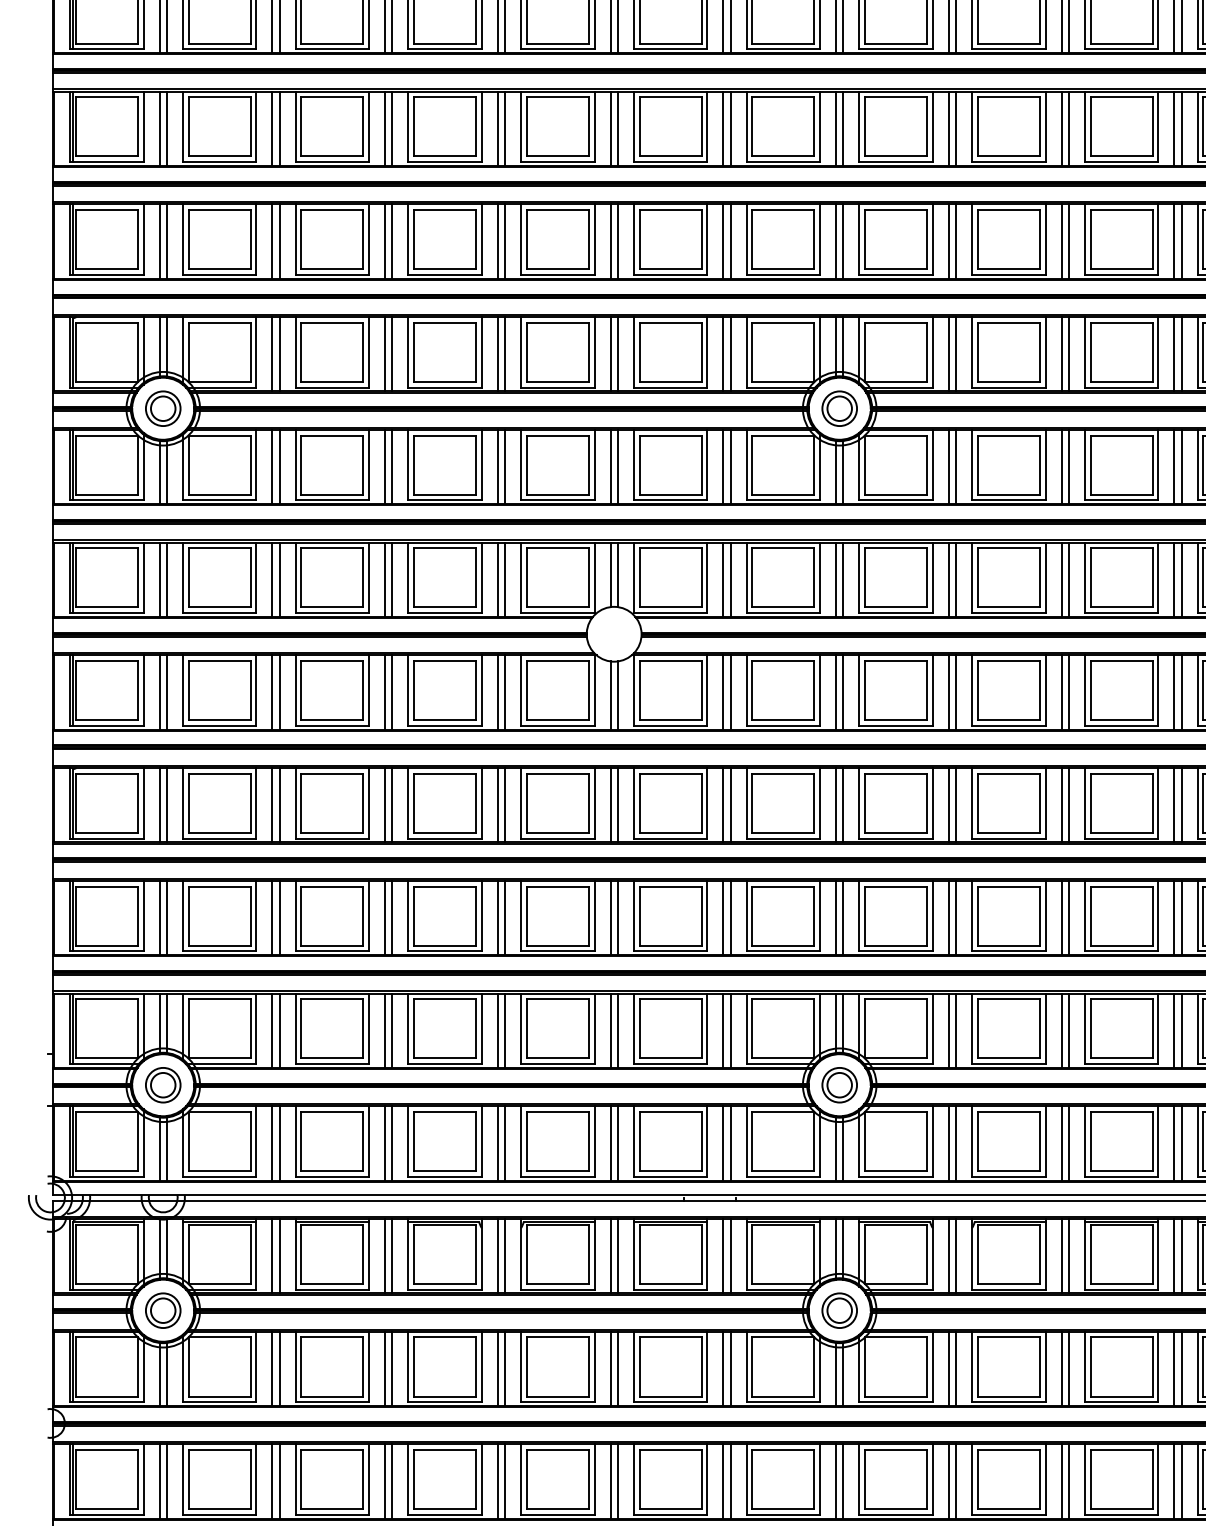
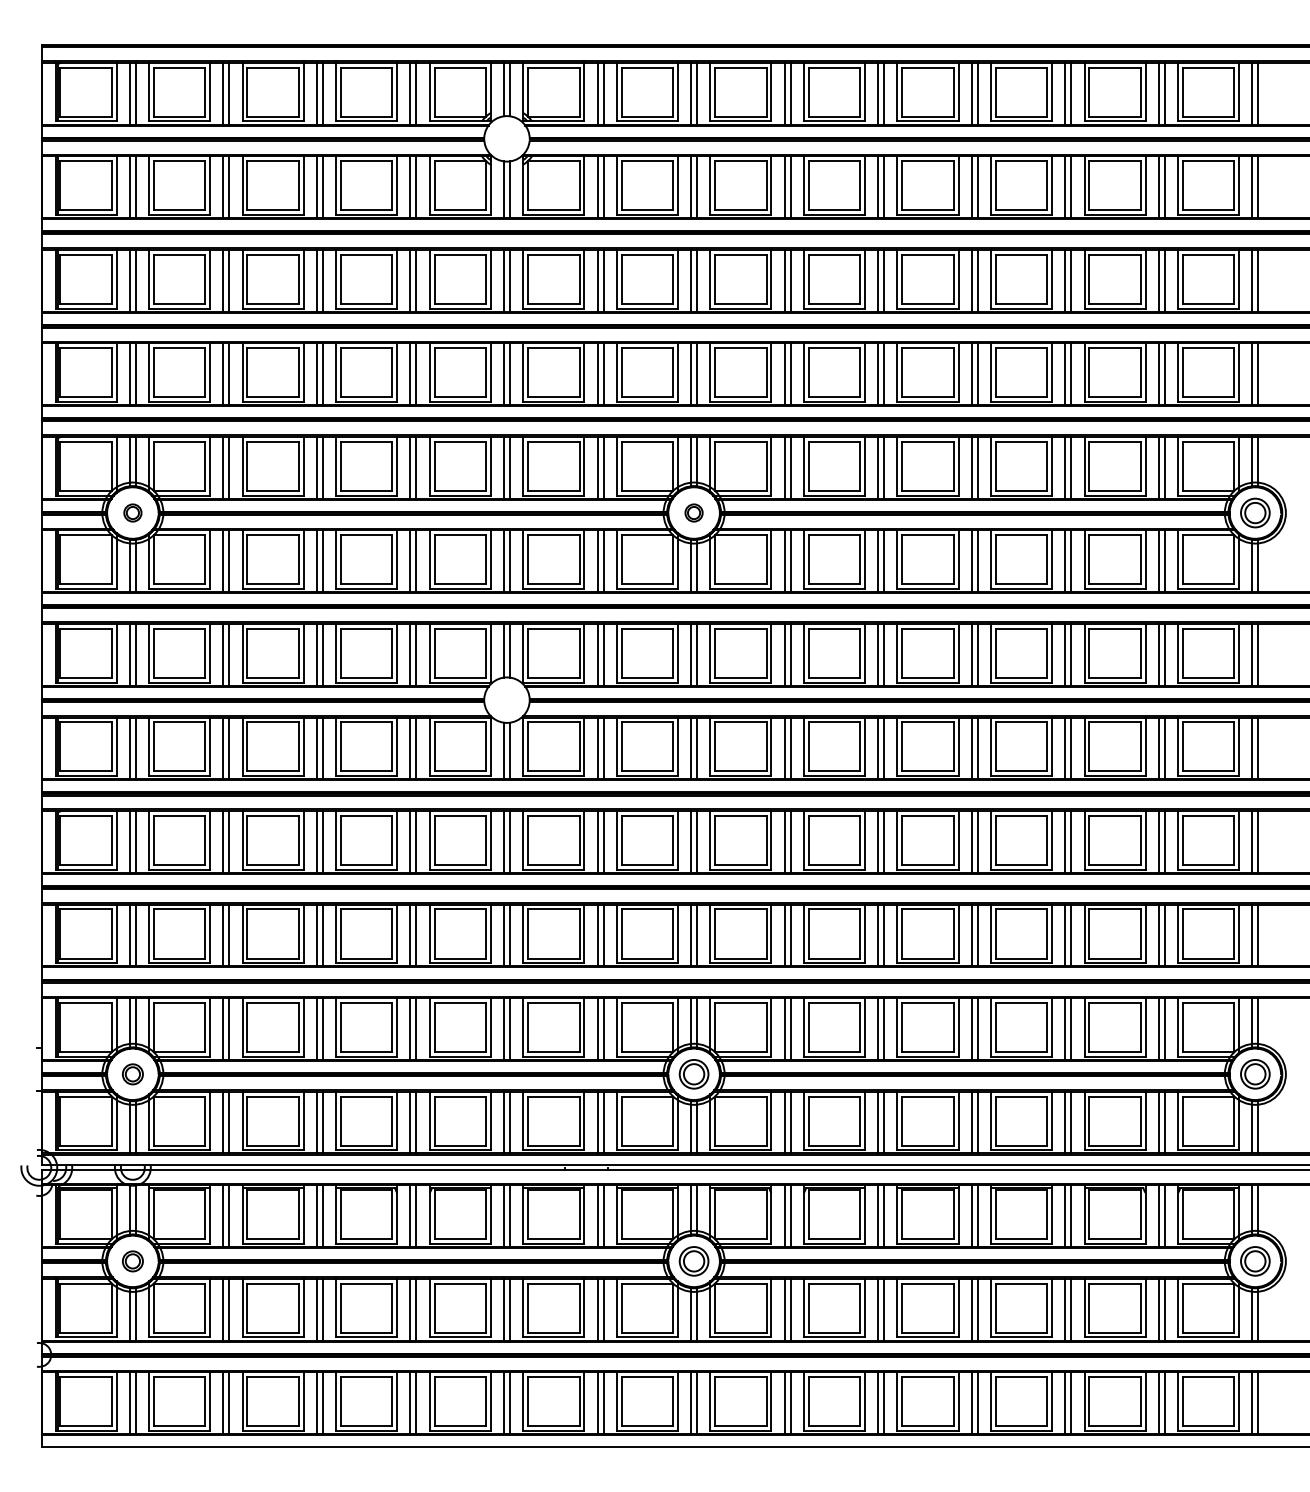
part: (162, 408) -> (132, 512), size x0.6
part: (838, 408) -> (693, 512), size x0.6
part: (162, 1085) -> (132, 1074), size x0.7
part: (162, 1310) -> (132, 1261), size x0.7

